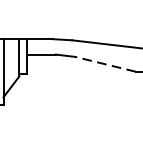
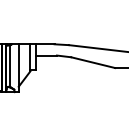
line: (105, 64) -> (93, 62), dashed -> solid

